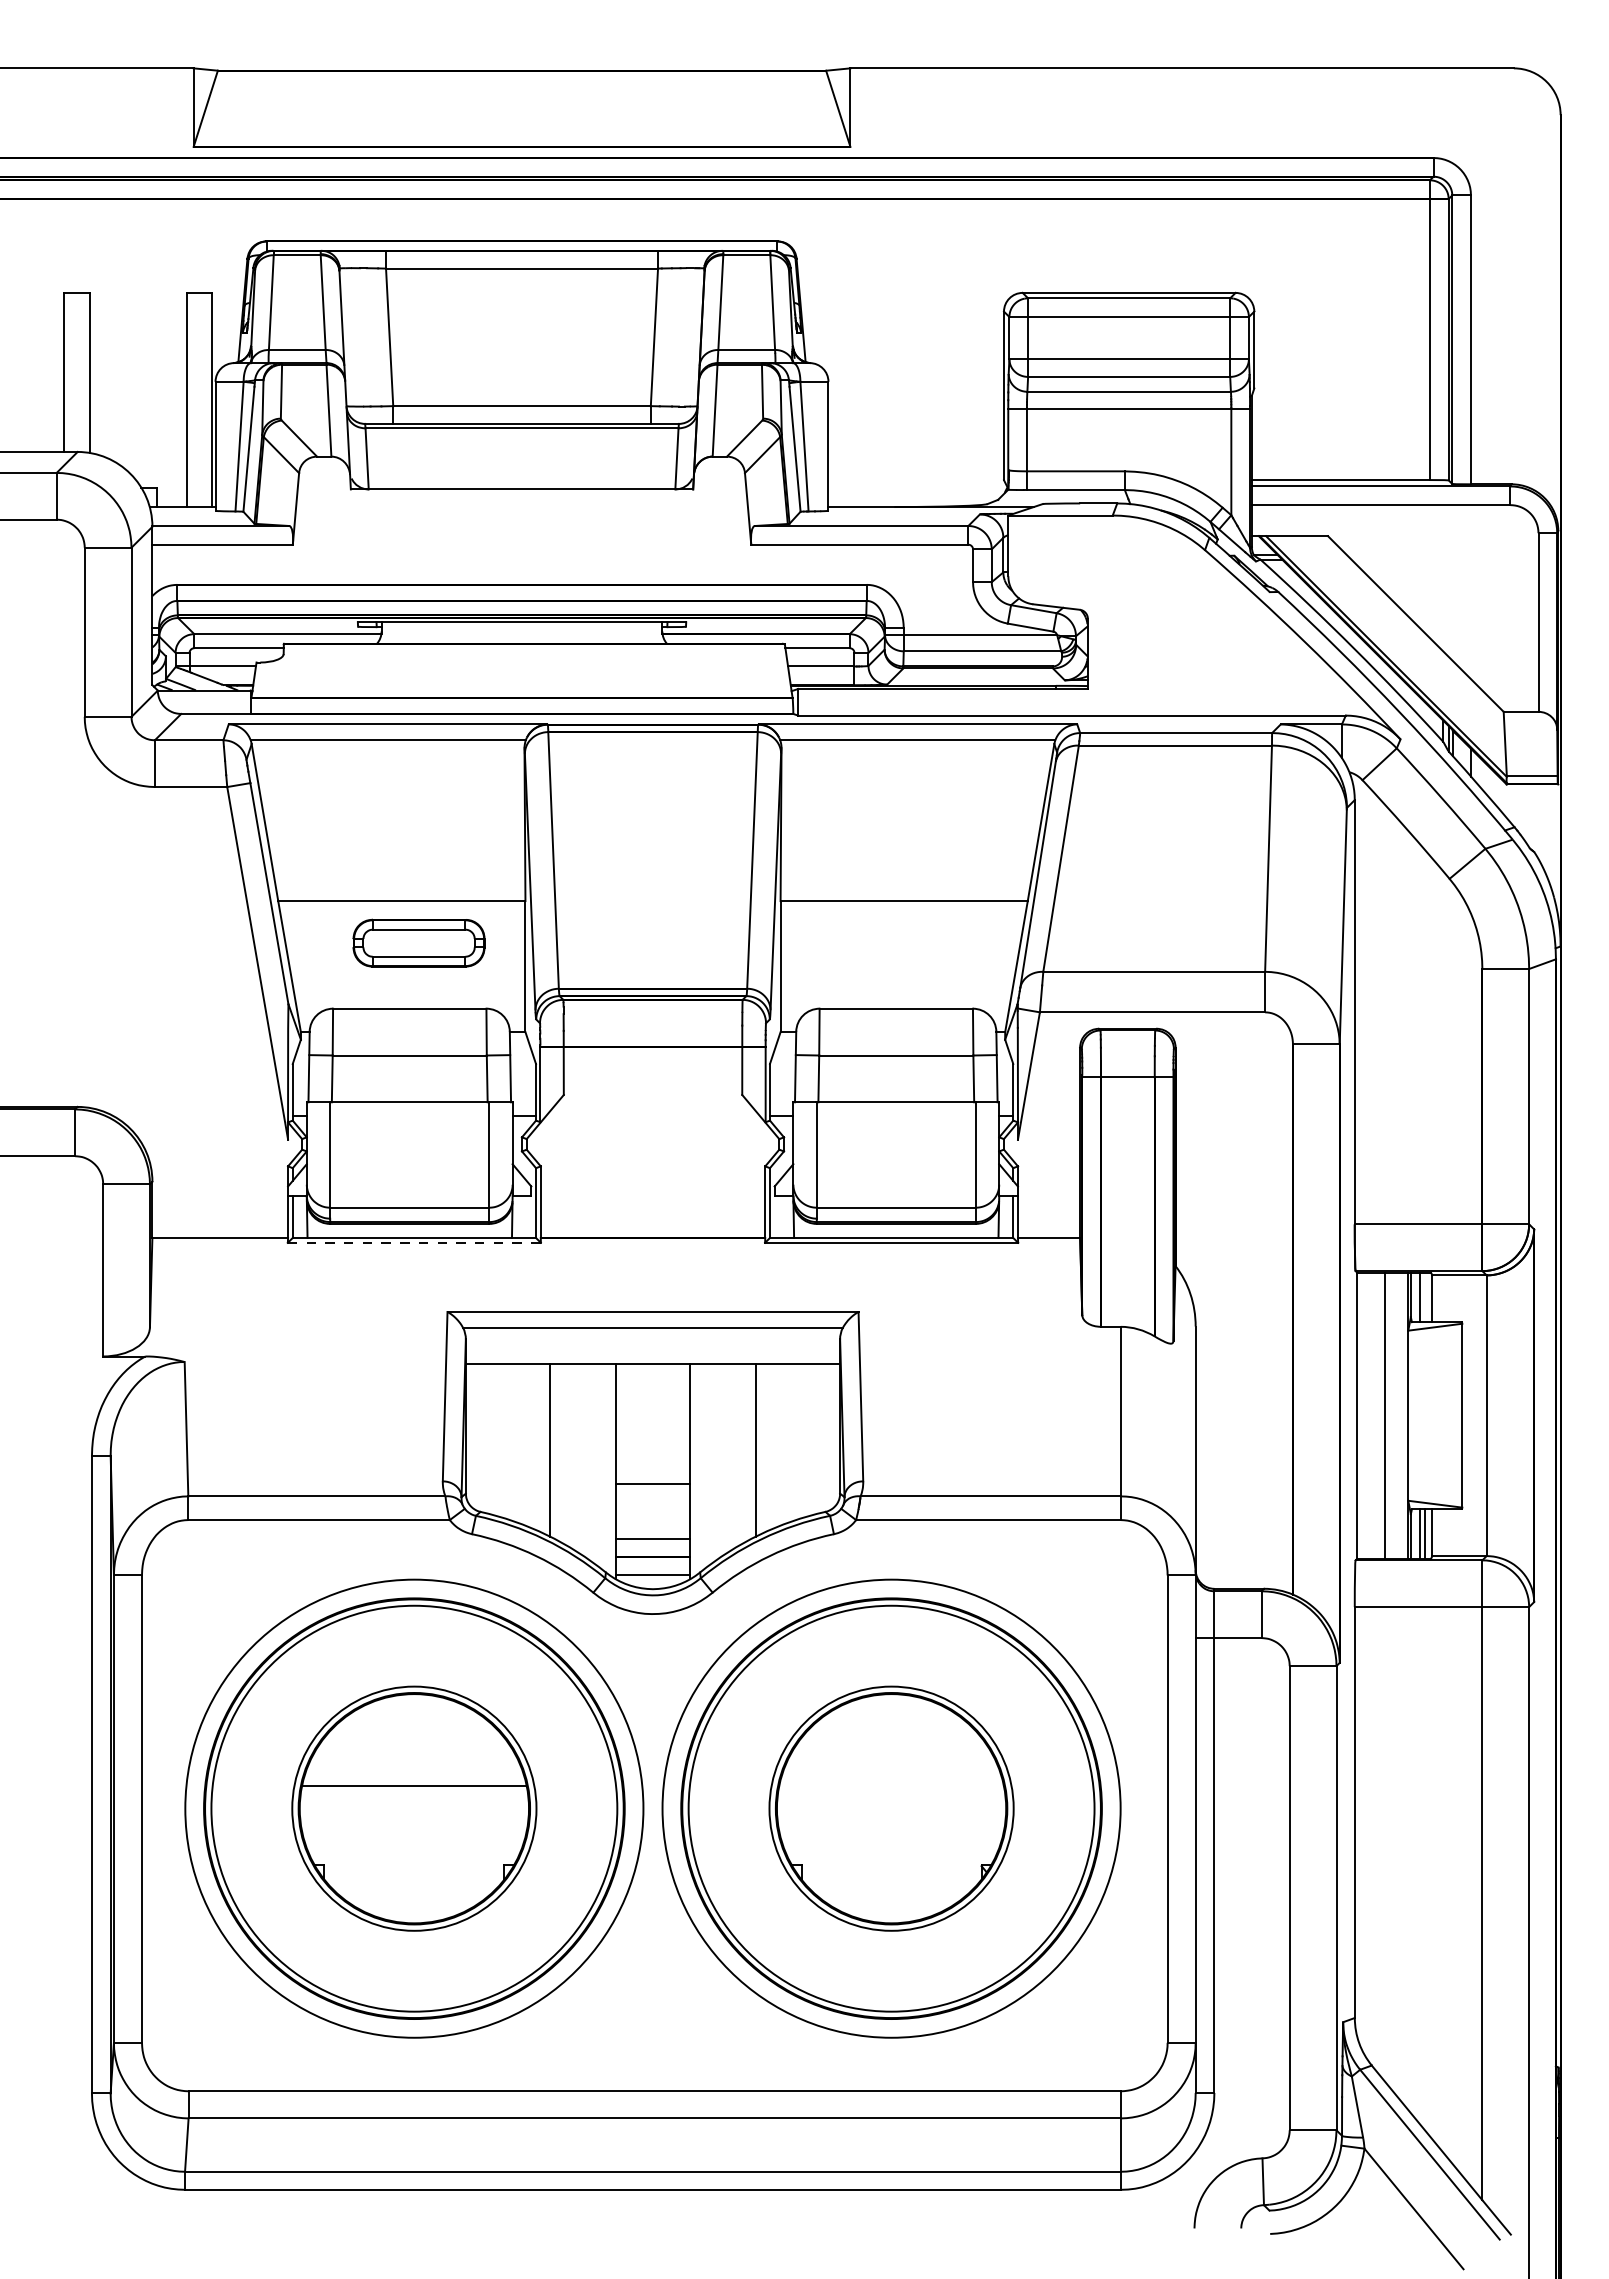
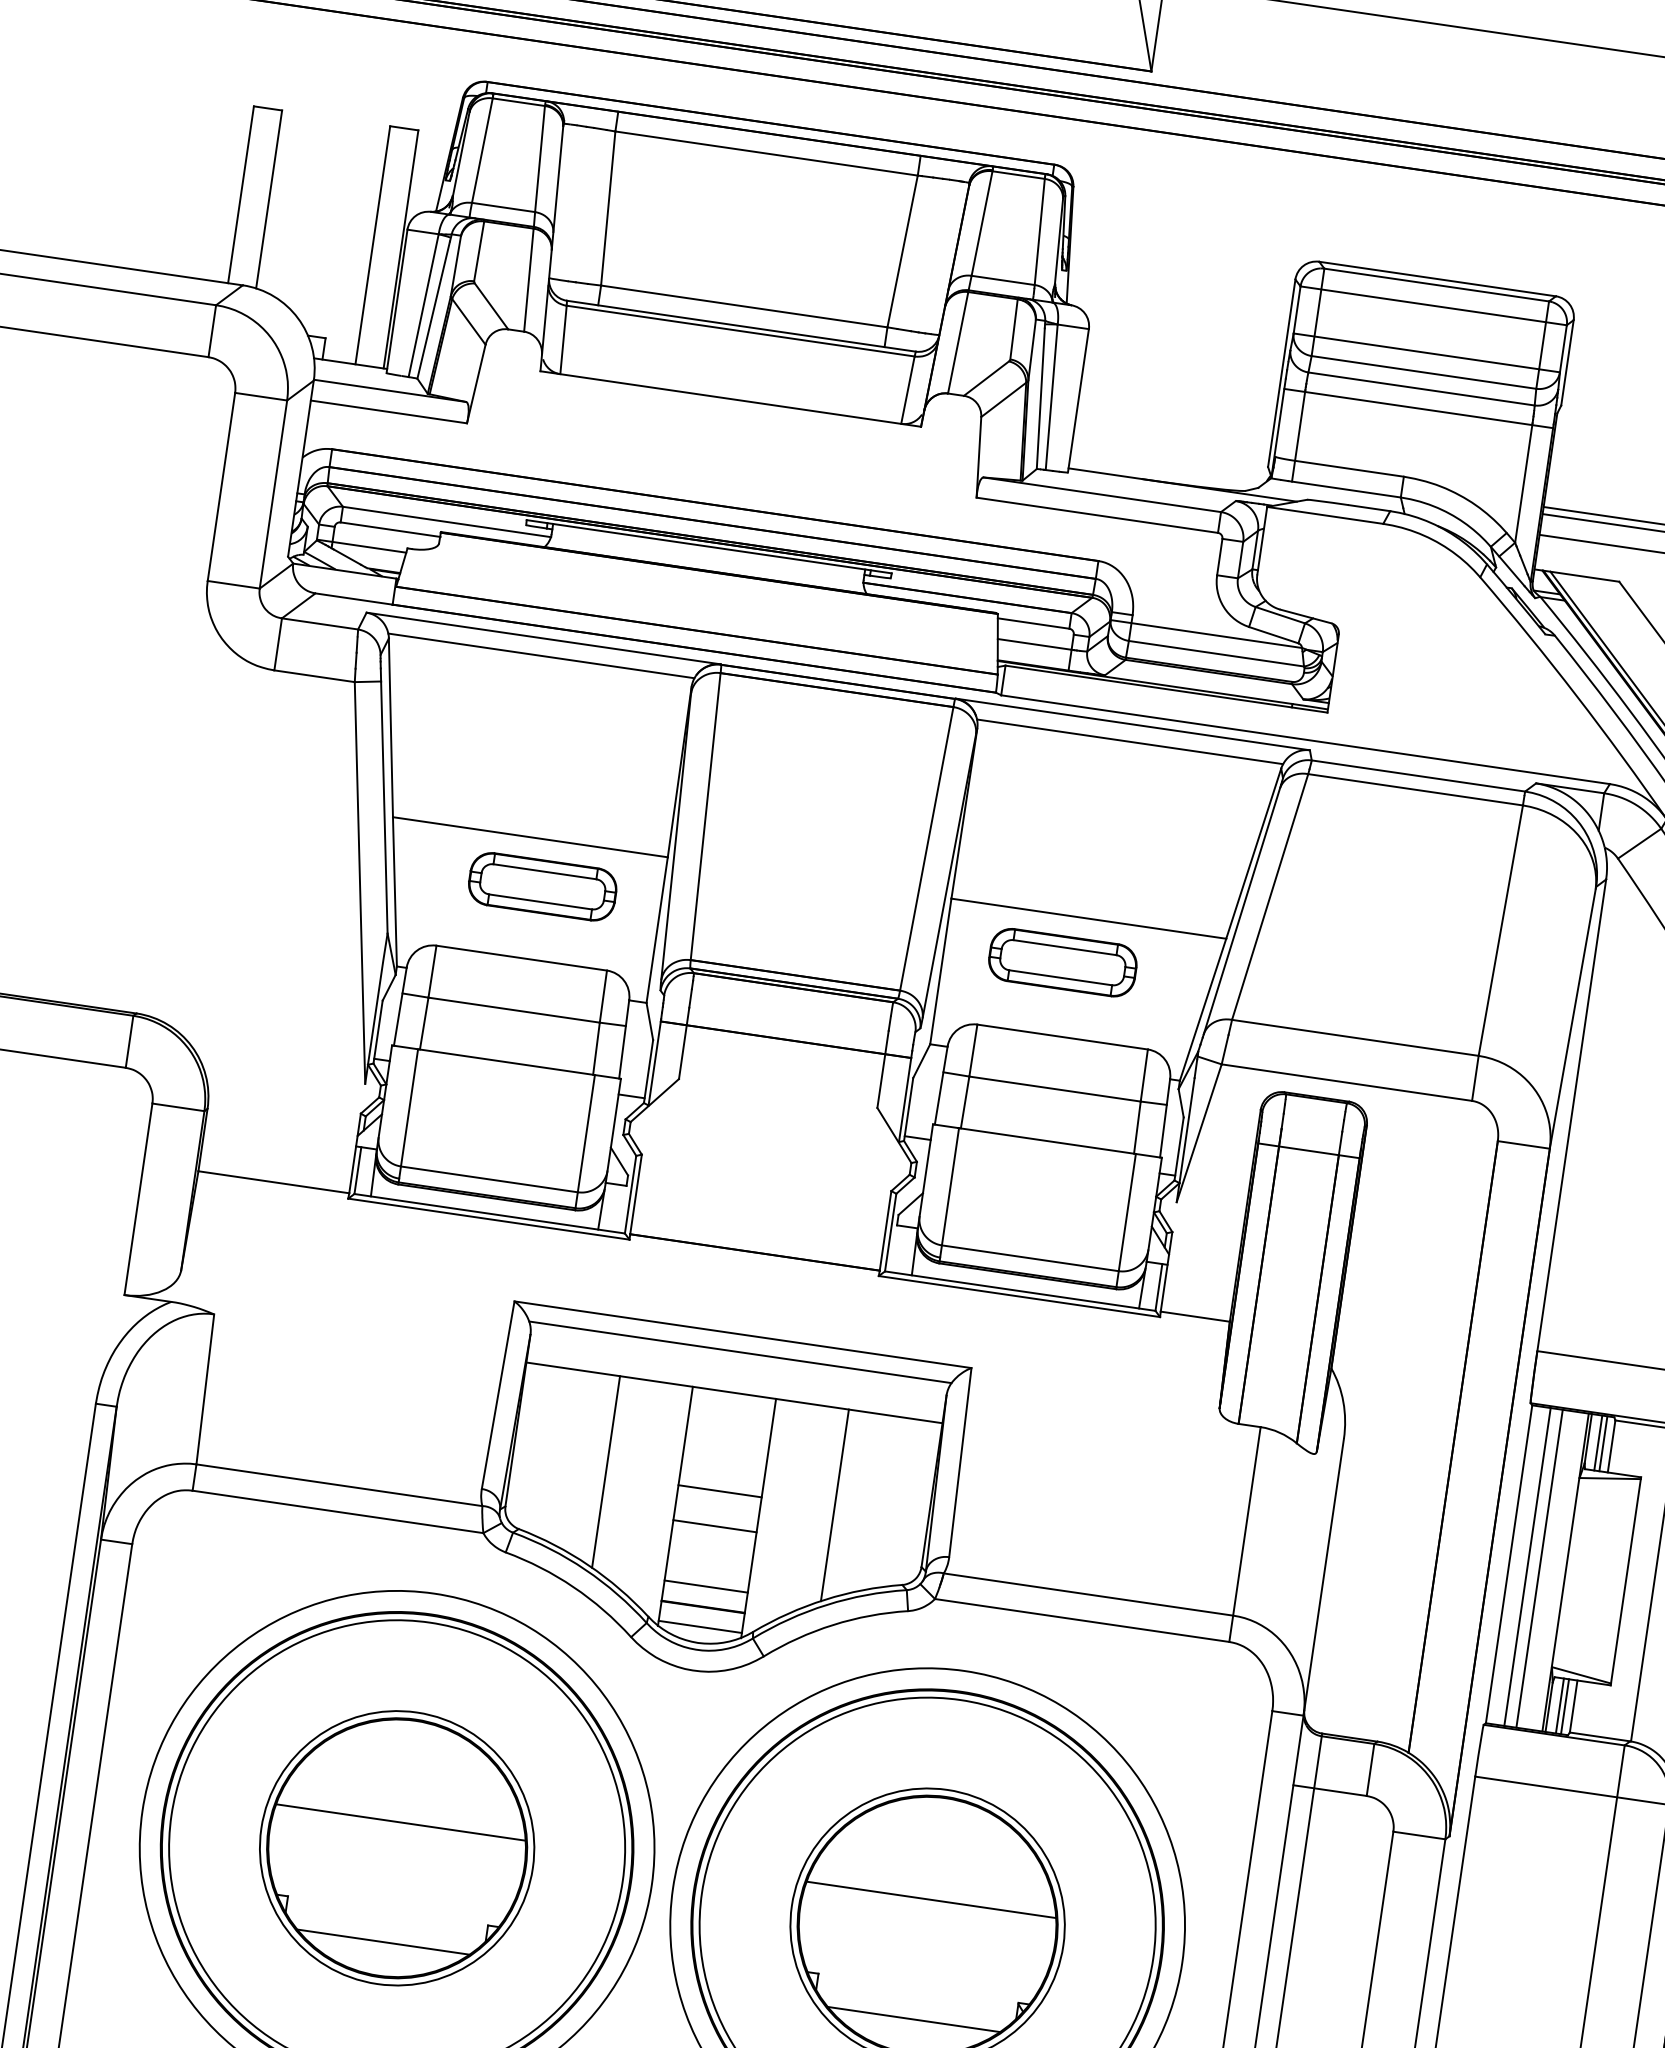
part: (886, 943) -> (1062, 962), added
line: (414, 1242) -> (489, 1218), dashed -> solid
line: (1424, 1297) -> (1603, 1443), added
line: (1373, 1415) -> (1527, 1566), added
line: (652, 1452) -> (719, 1490), added
line: (891, 1785) -> (931, 1899), added
line: (413, 1893) -> (382, 1942), added
line: (891, 1893) -> (913, 2019), added

